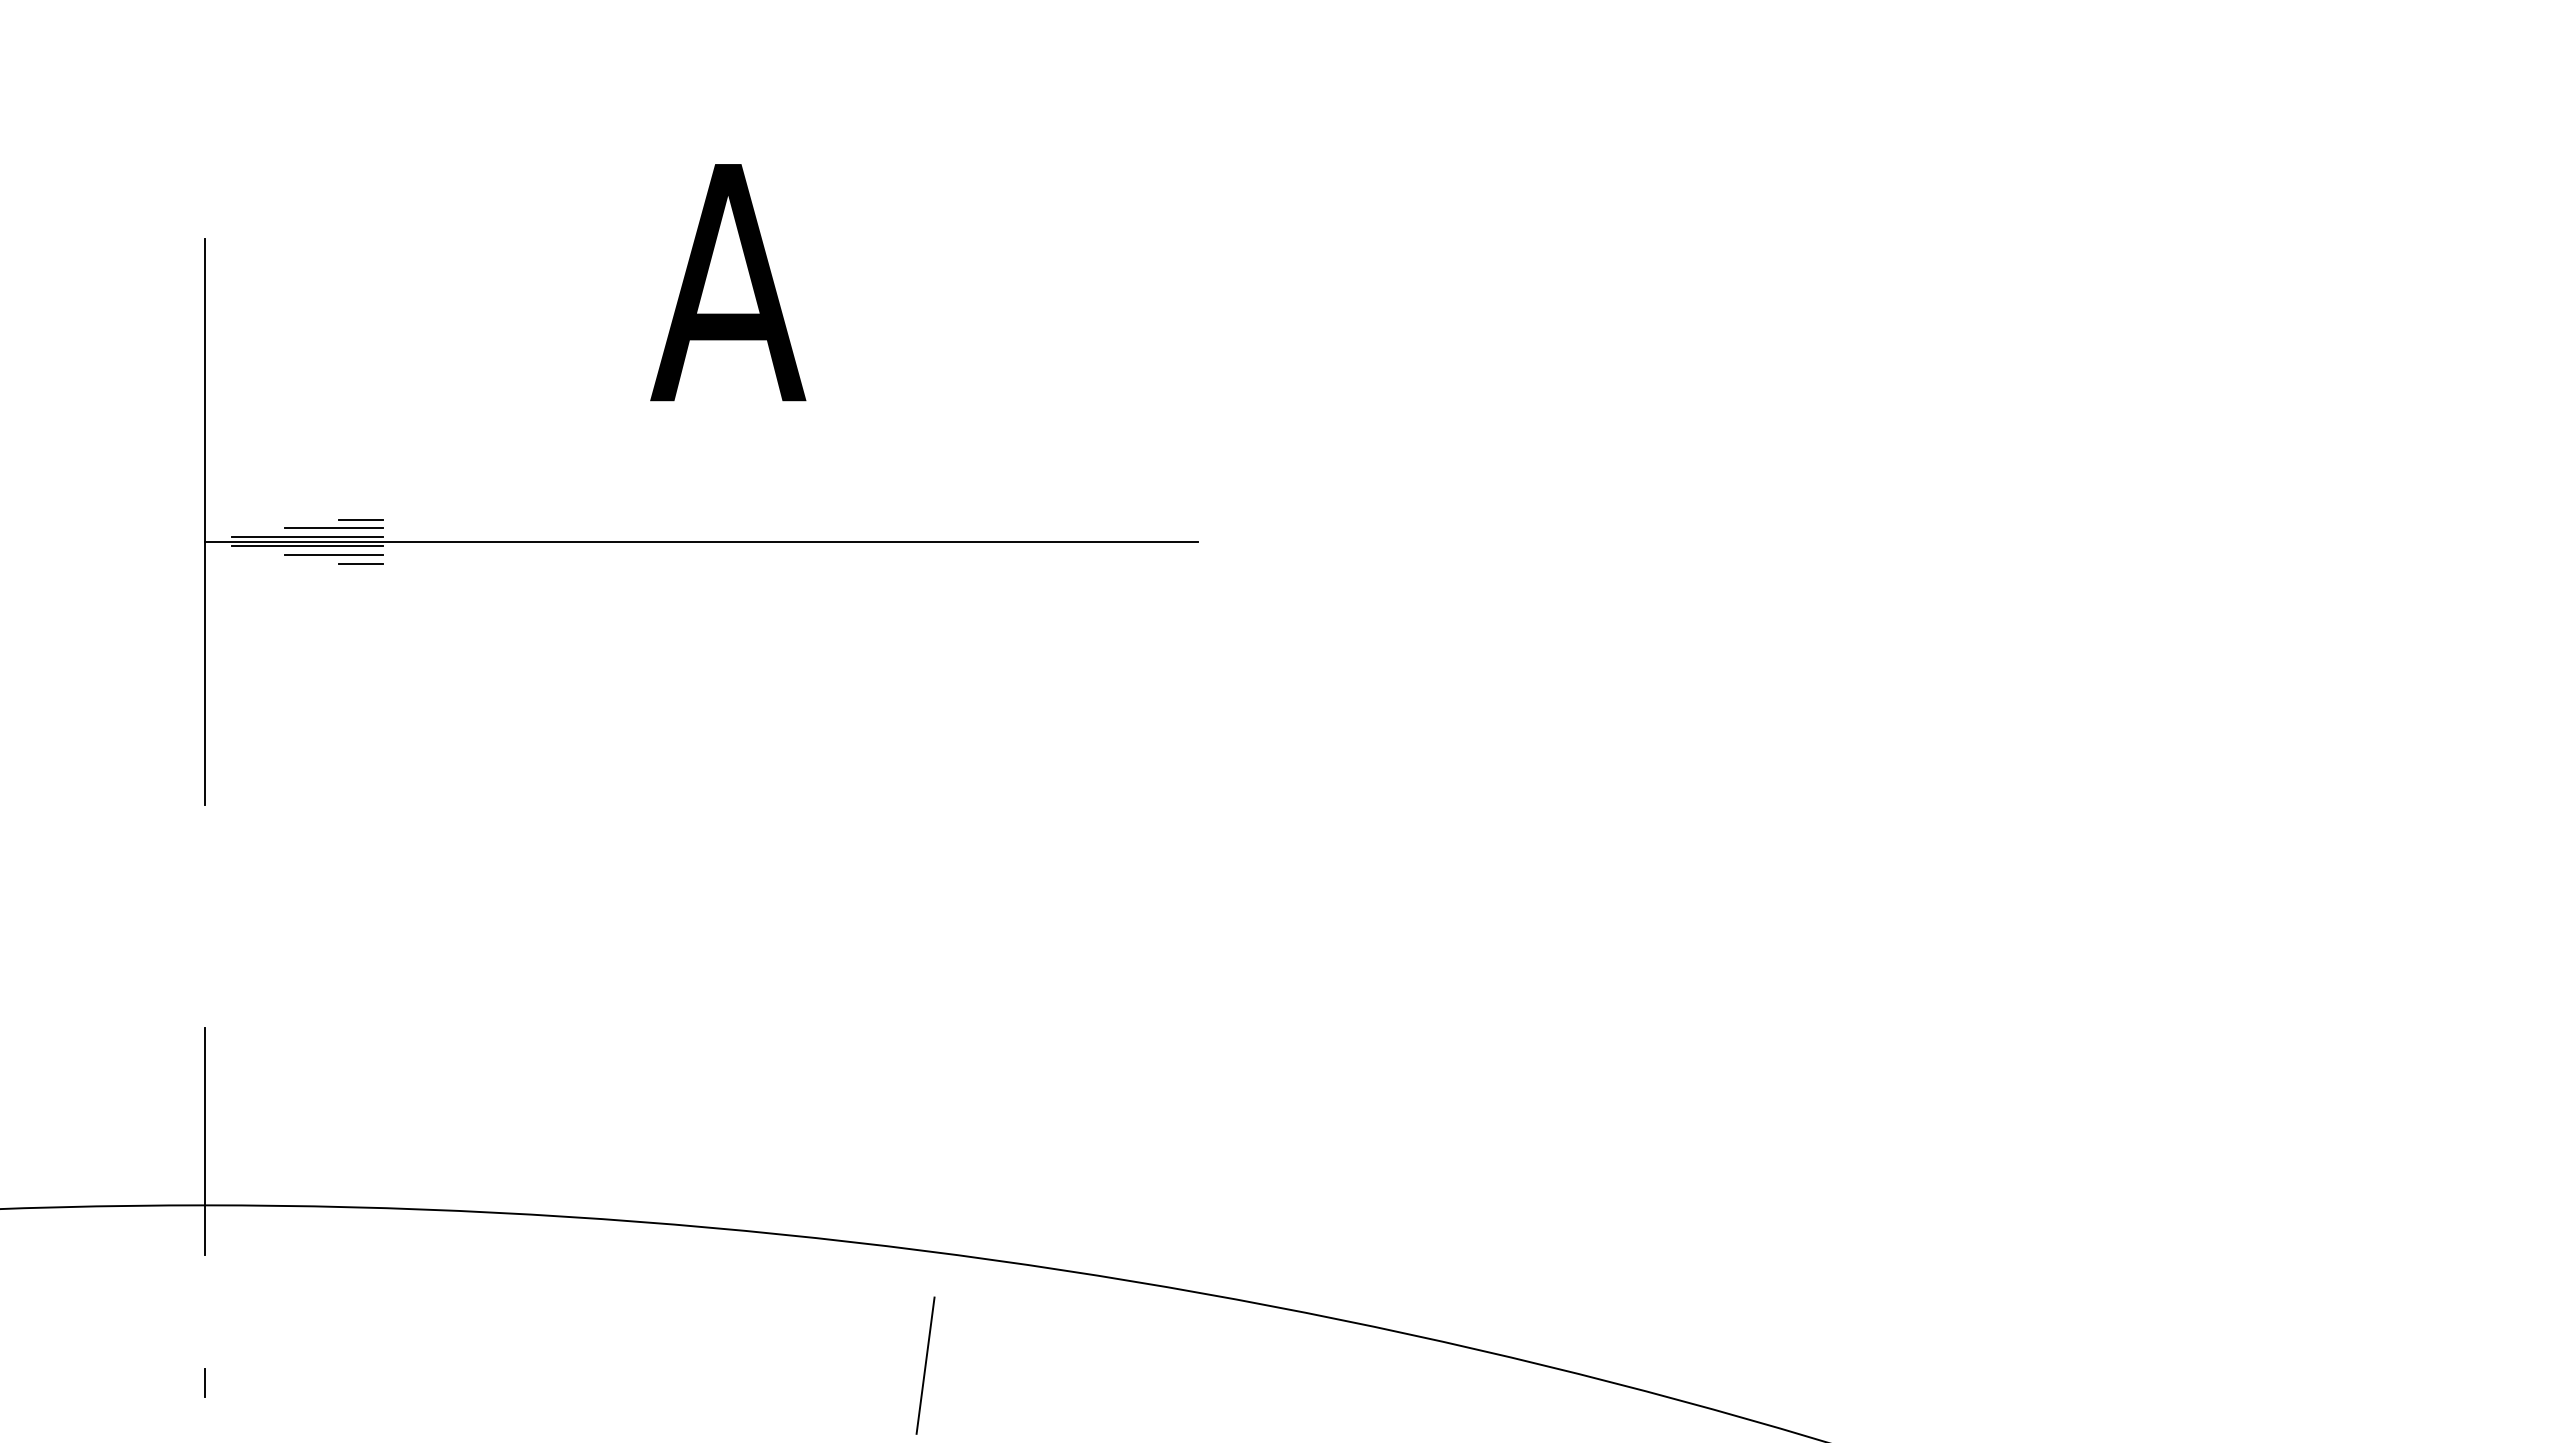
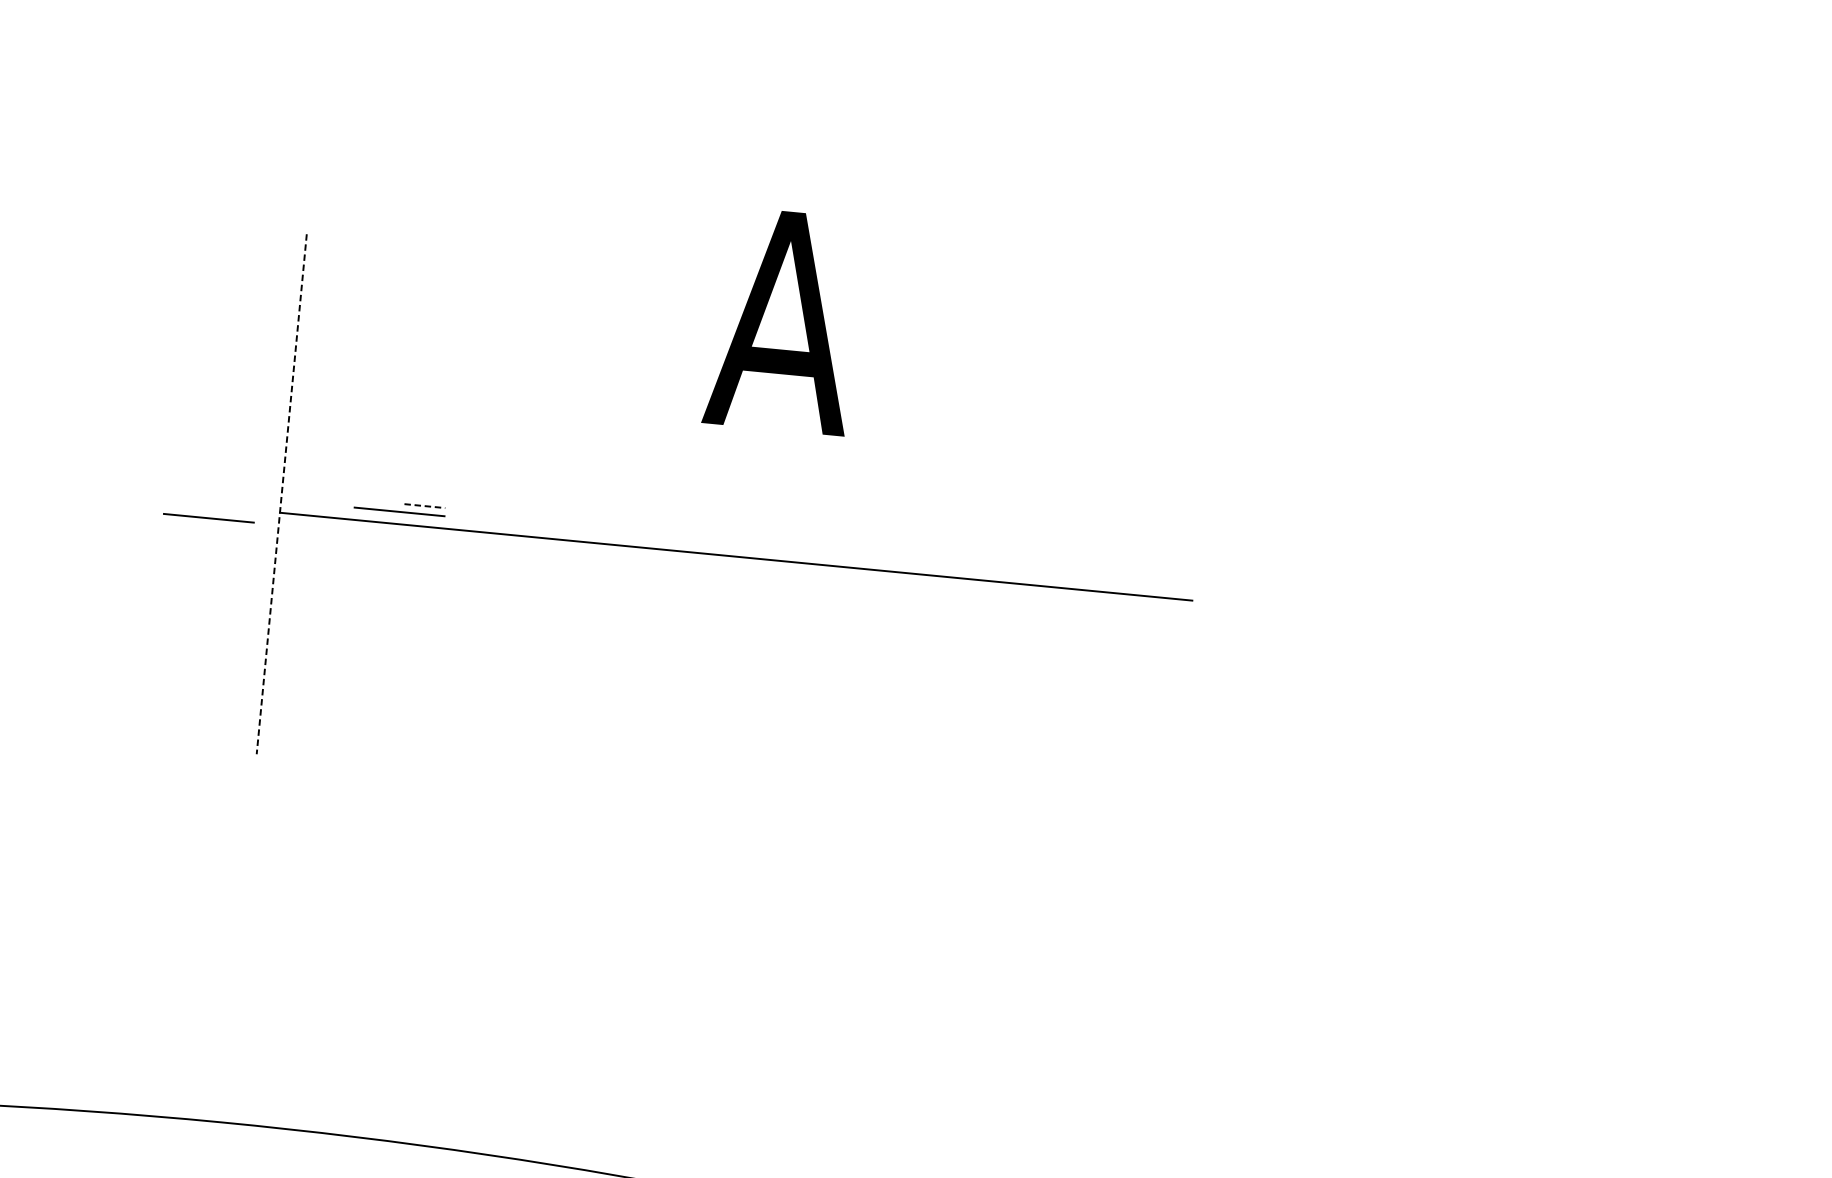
line: (361, 519) -> (425, 506), solid -> dashed
line: (205, 522) -> (281, 495), solid -> dashed
line: (307, 537) -> (374, 517), removed
line: (307, 546) -> (373, 526), removed
line: (333, 554) -> (208, 517), moved
line: (360, 564) -> (420, 547), removed
line: (205, 1141) -> (227, 1063), removed

